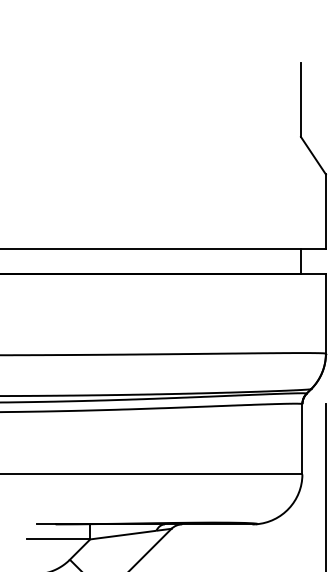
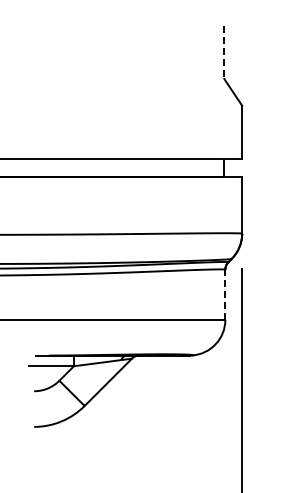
line: (301, 99) -> (224, 52), solid -> dashed
line: (302, 438) -> (225, 294), solid -> dashed

